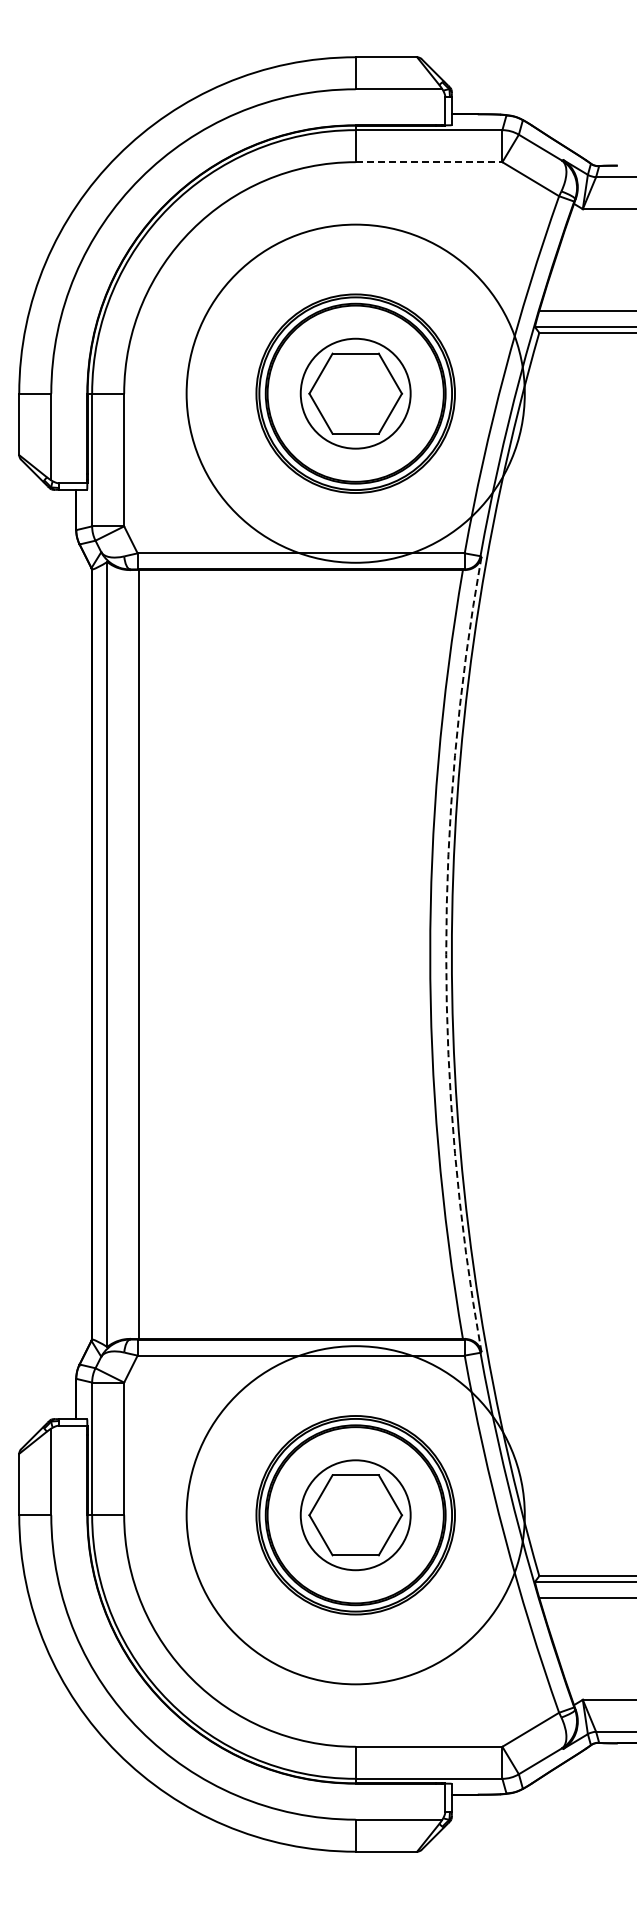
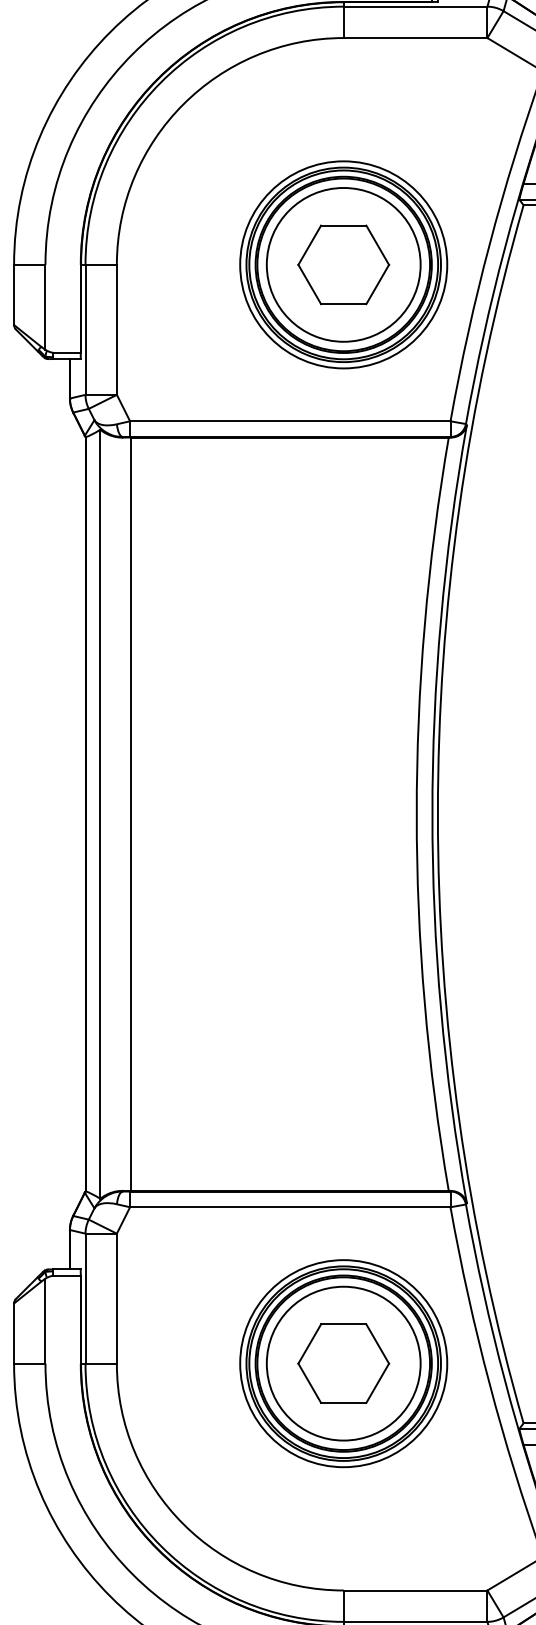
line: (429, 162) -> (416, 38), dashed -> solid
circle: (355, 393) -> (343, 264), size x0.62
circle: (355, 393) -> (343, 264), size x1.43
arc: (446, 954) -> (432, 814), dashed -> solid
circle: (355, 1514) -> (343, 1362), size x0.62
circle: (355, 1514) -> (343, 1362), size x1.43

